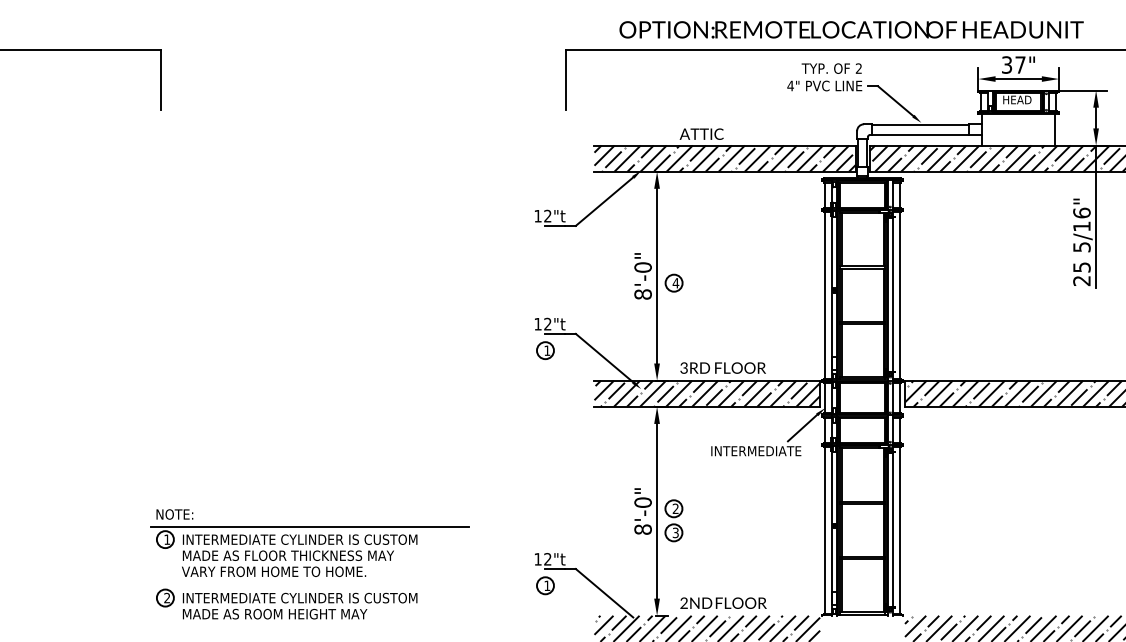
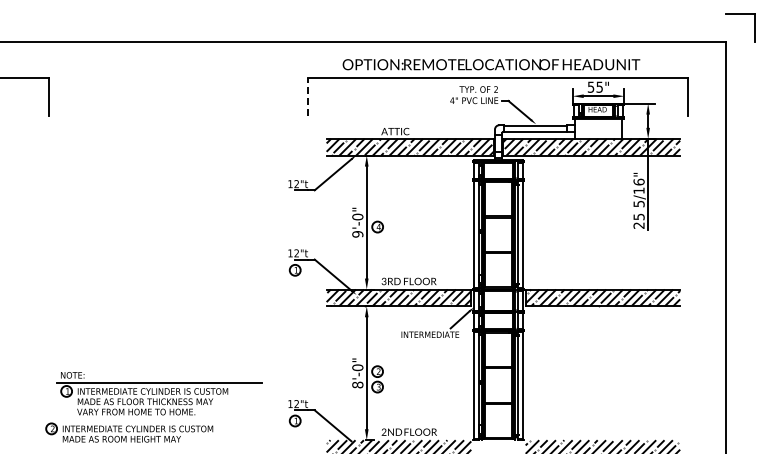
text: (1013, 63) -> (595, 86), 37" -> 55"
line: (566, 79) -> (308, 96), solid -> dashed
text: (642, 294) -> (357, 234), 8'-0" -> 9'-0"
part: (310, 542) -> (159, 393), moved

